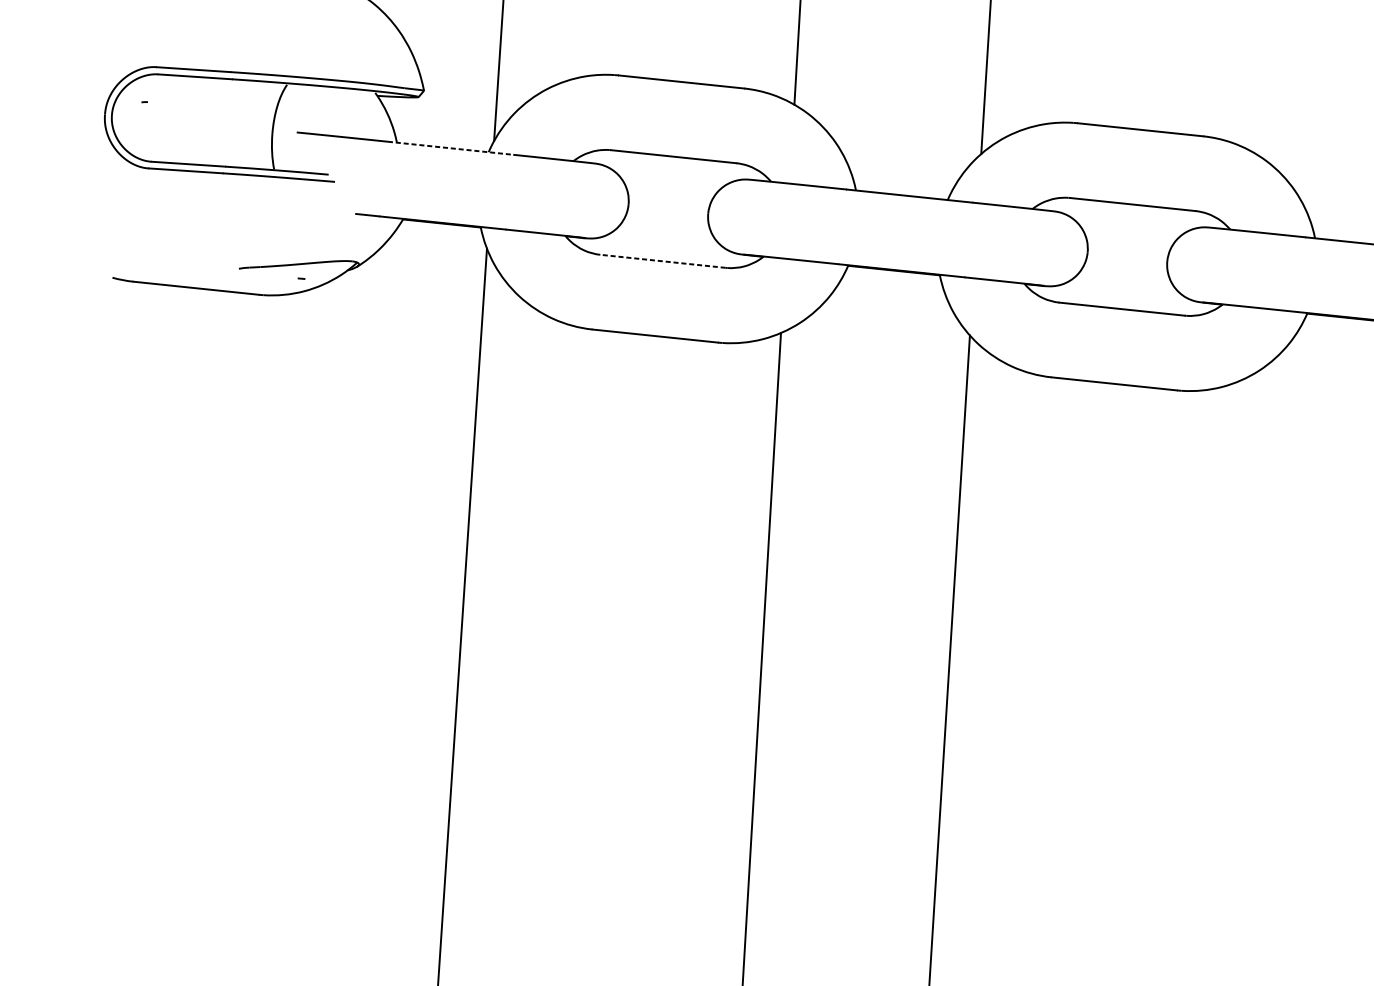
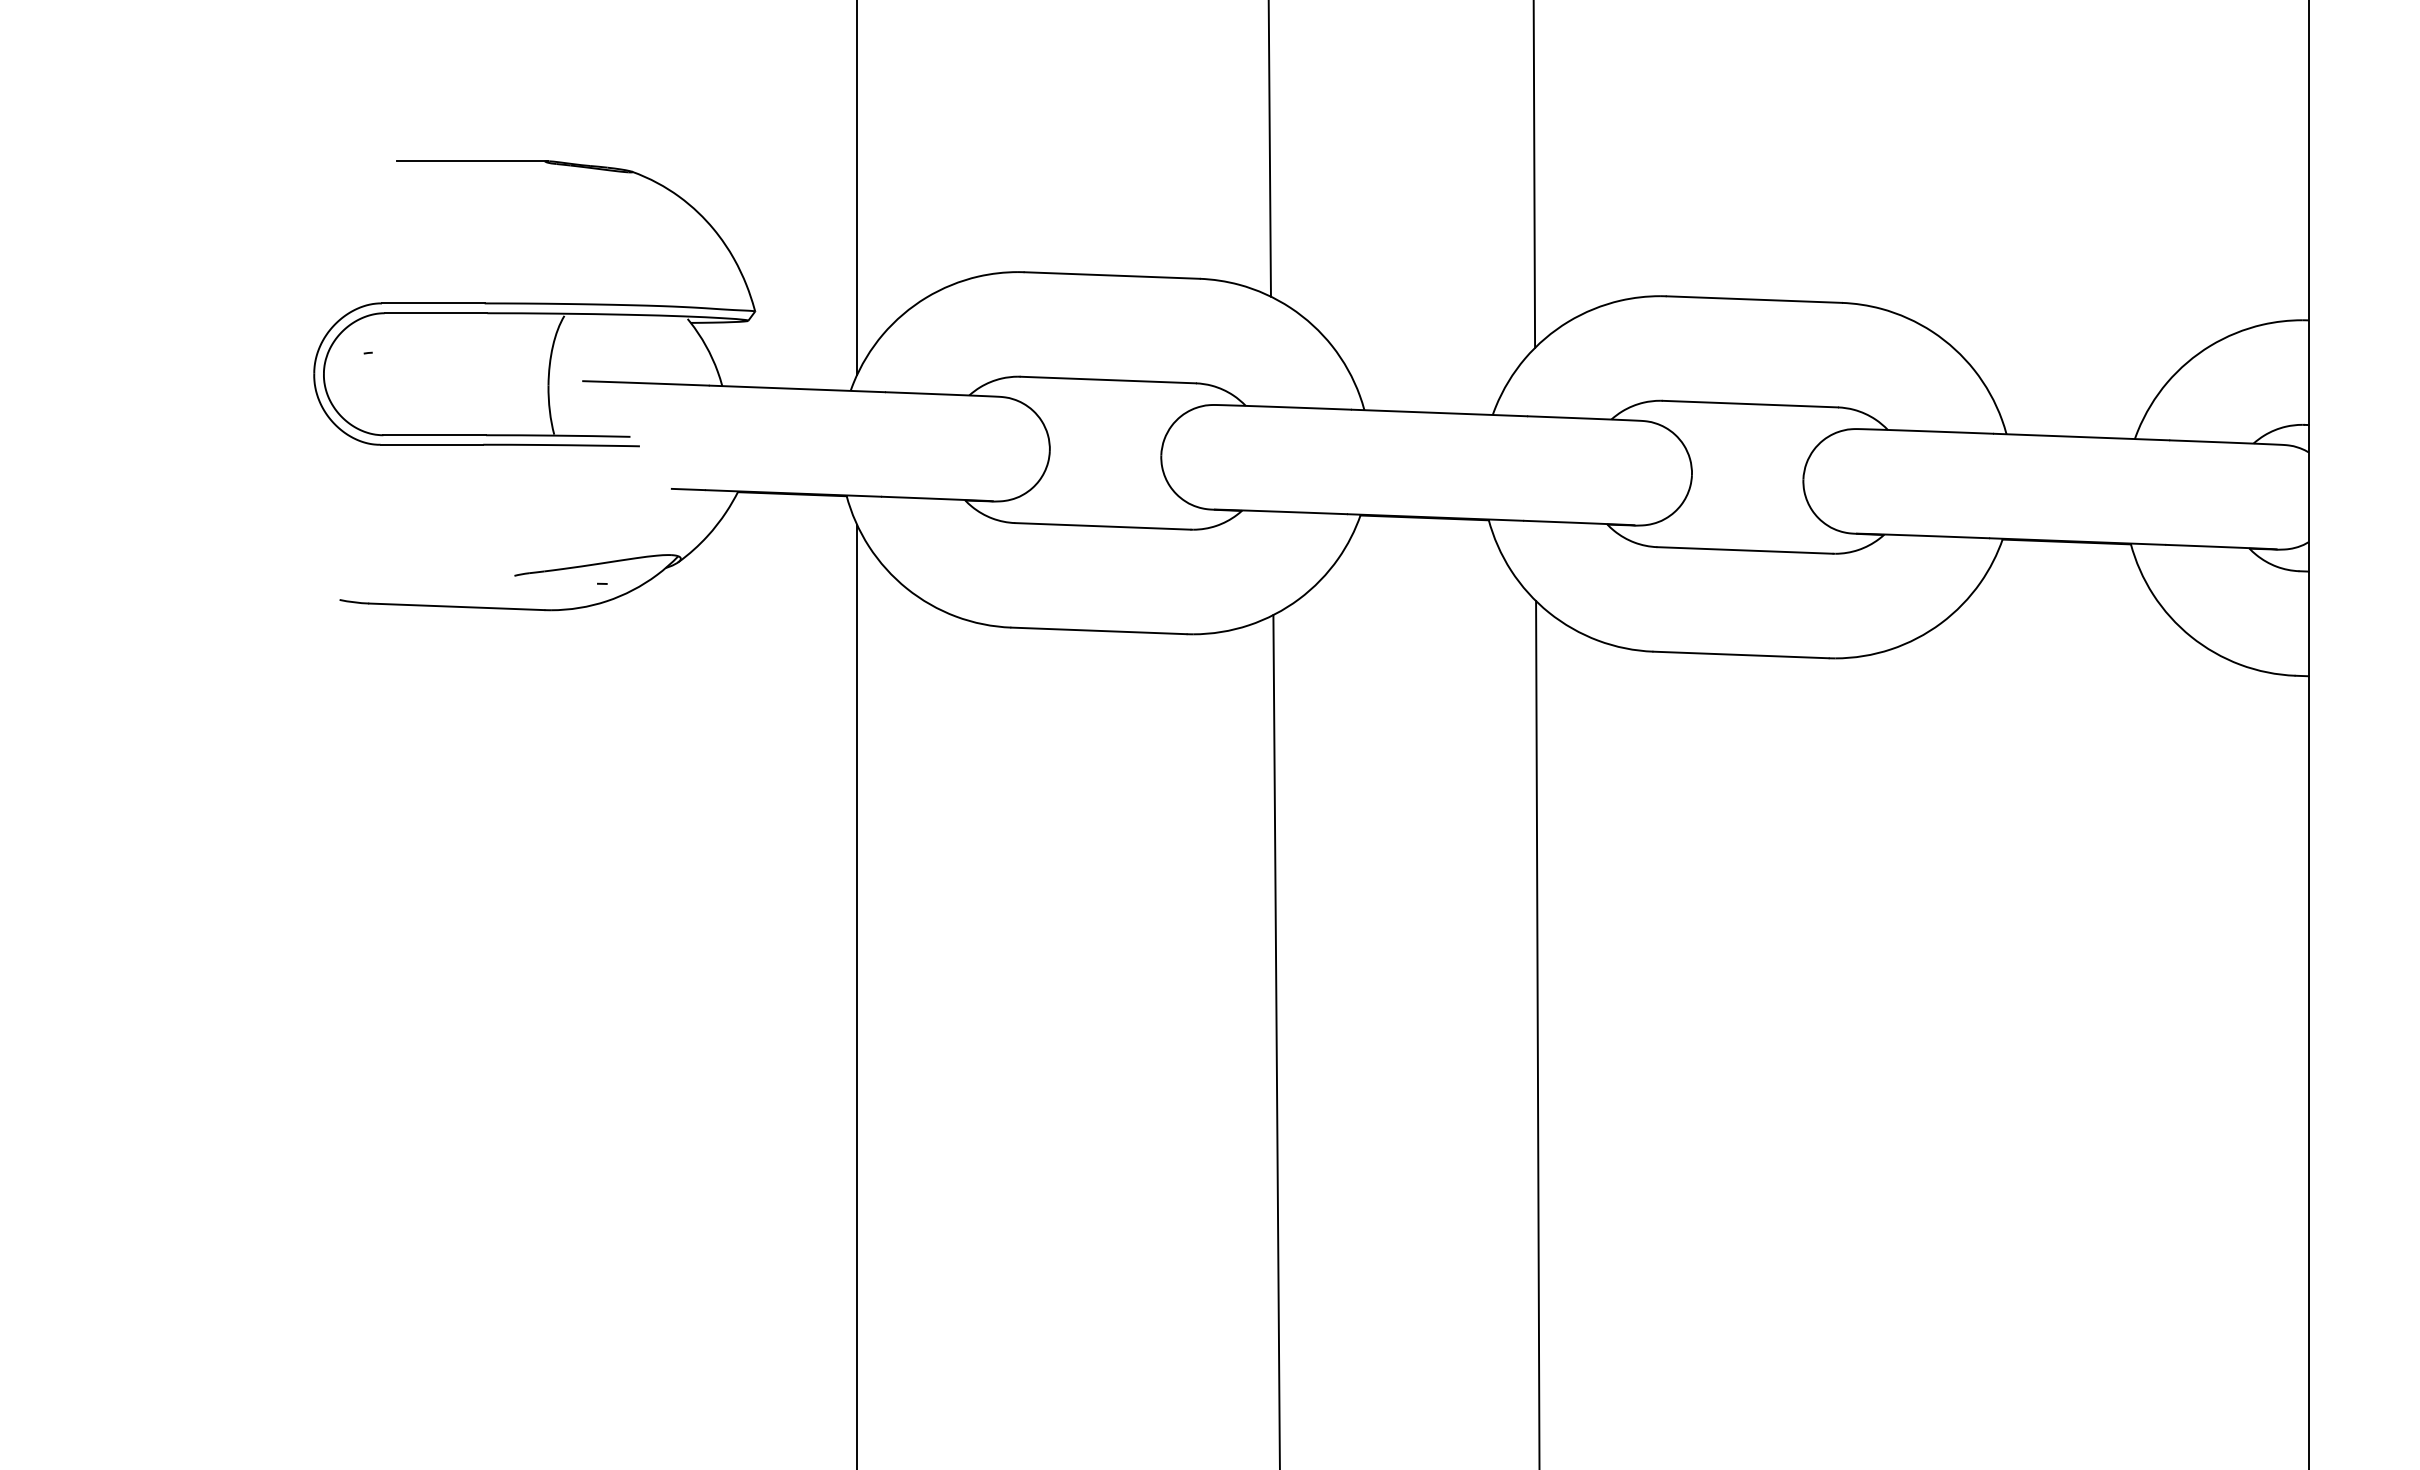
line: (450, 147) -> (797, 388), dashed -> solid
line: (662, 261) -> (1102, 526), dashed -> solid

